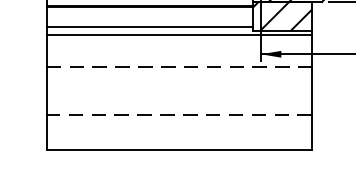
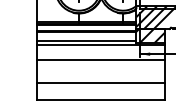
line: (180, 67) -> (101, 60), dashed -> solid
line: (180, 115) -> (101, 83), dashed -> solid

